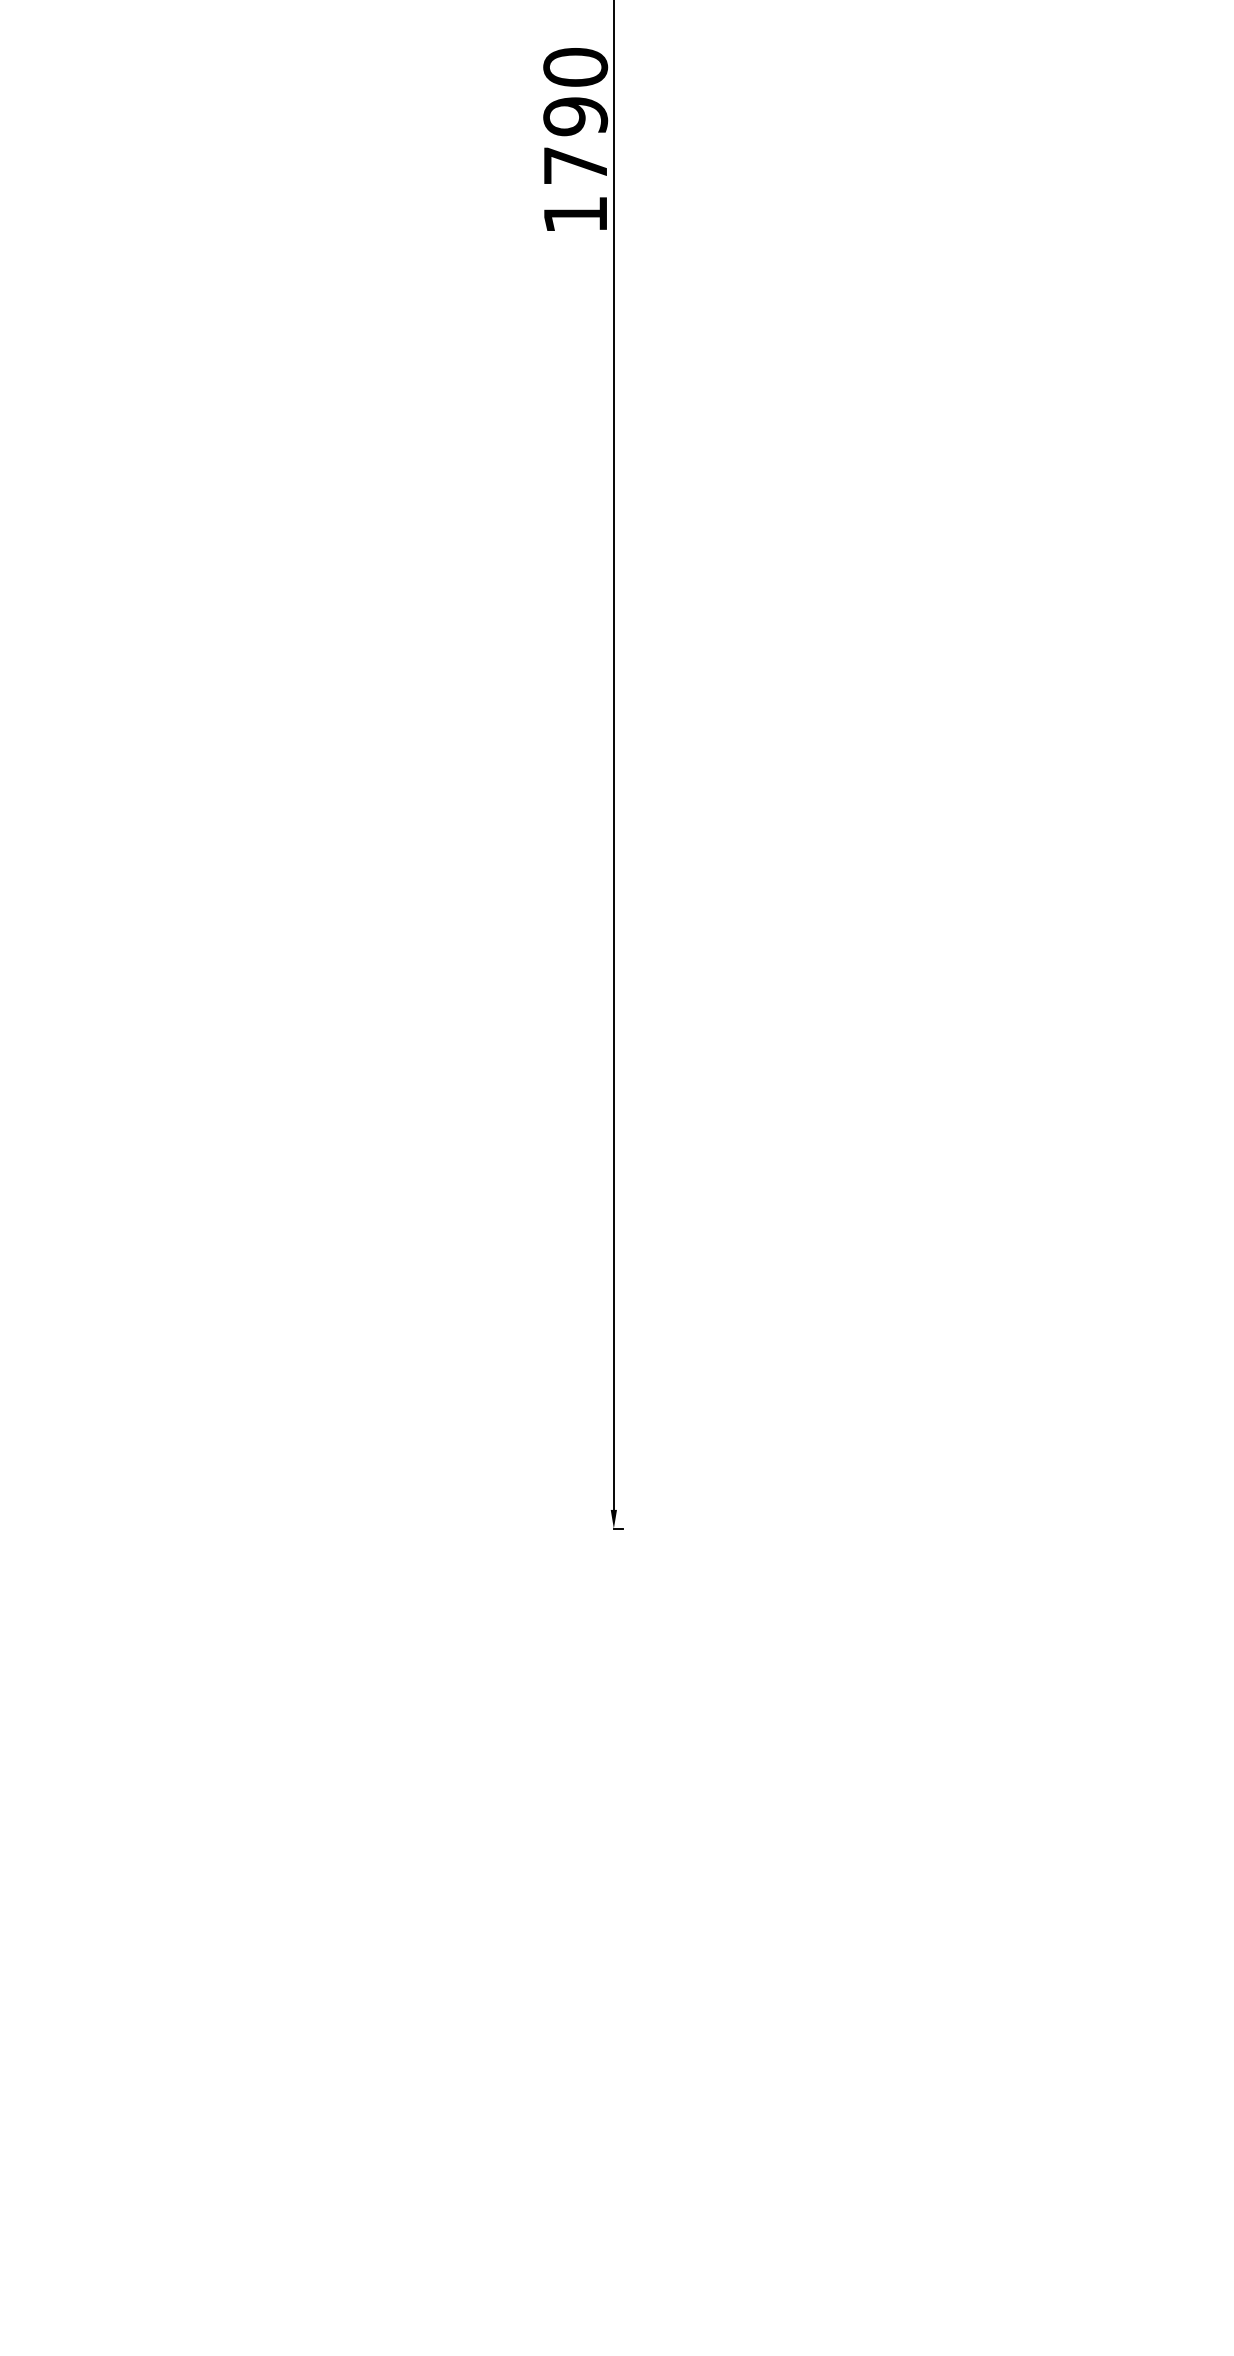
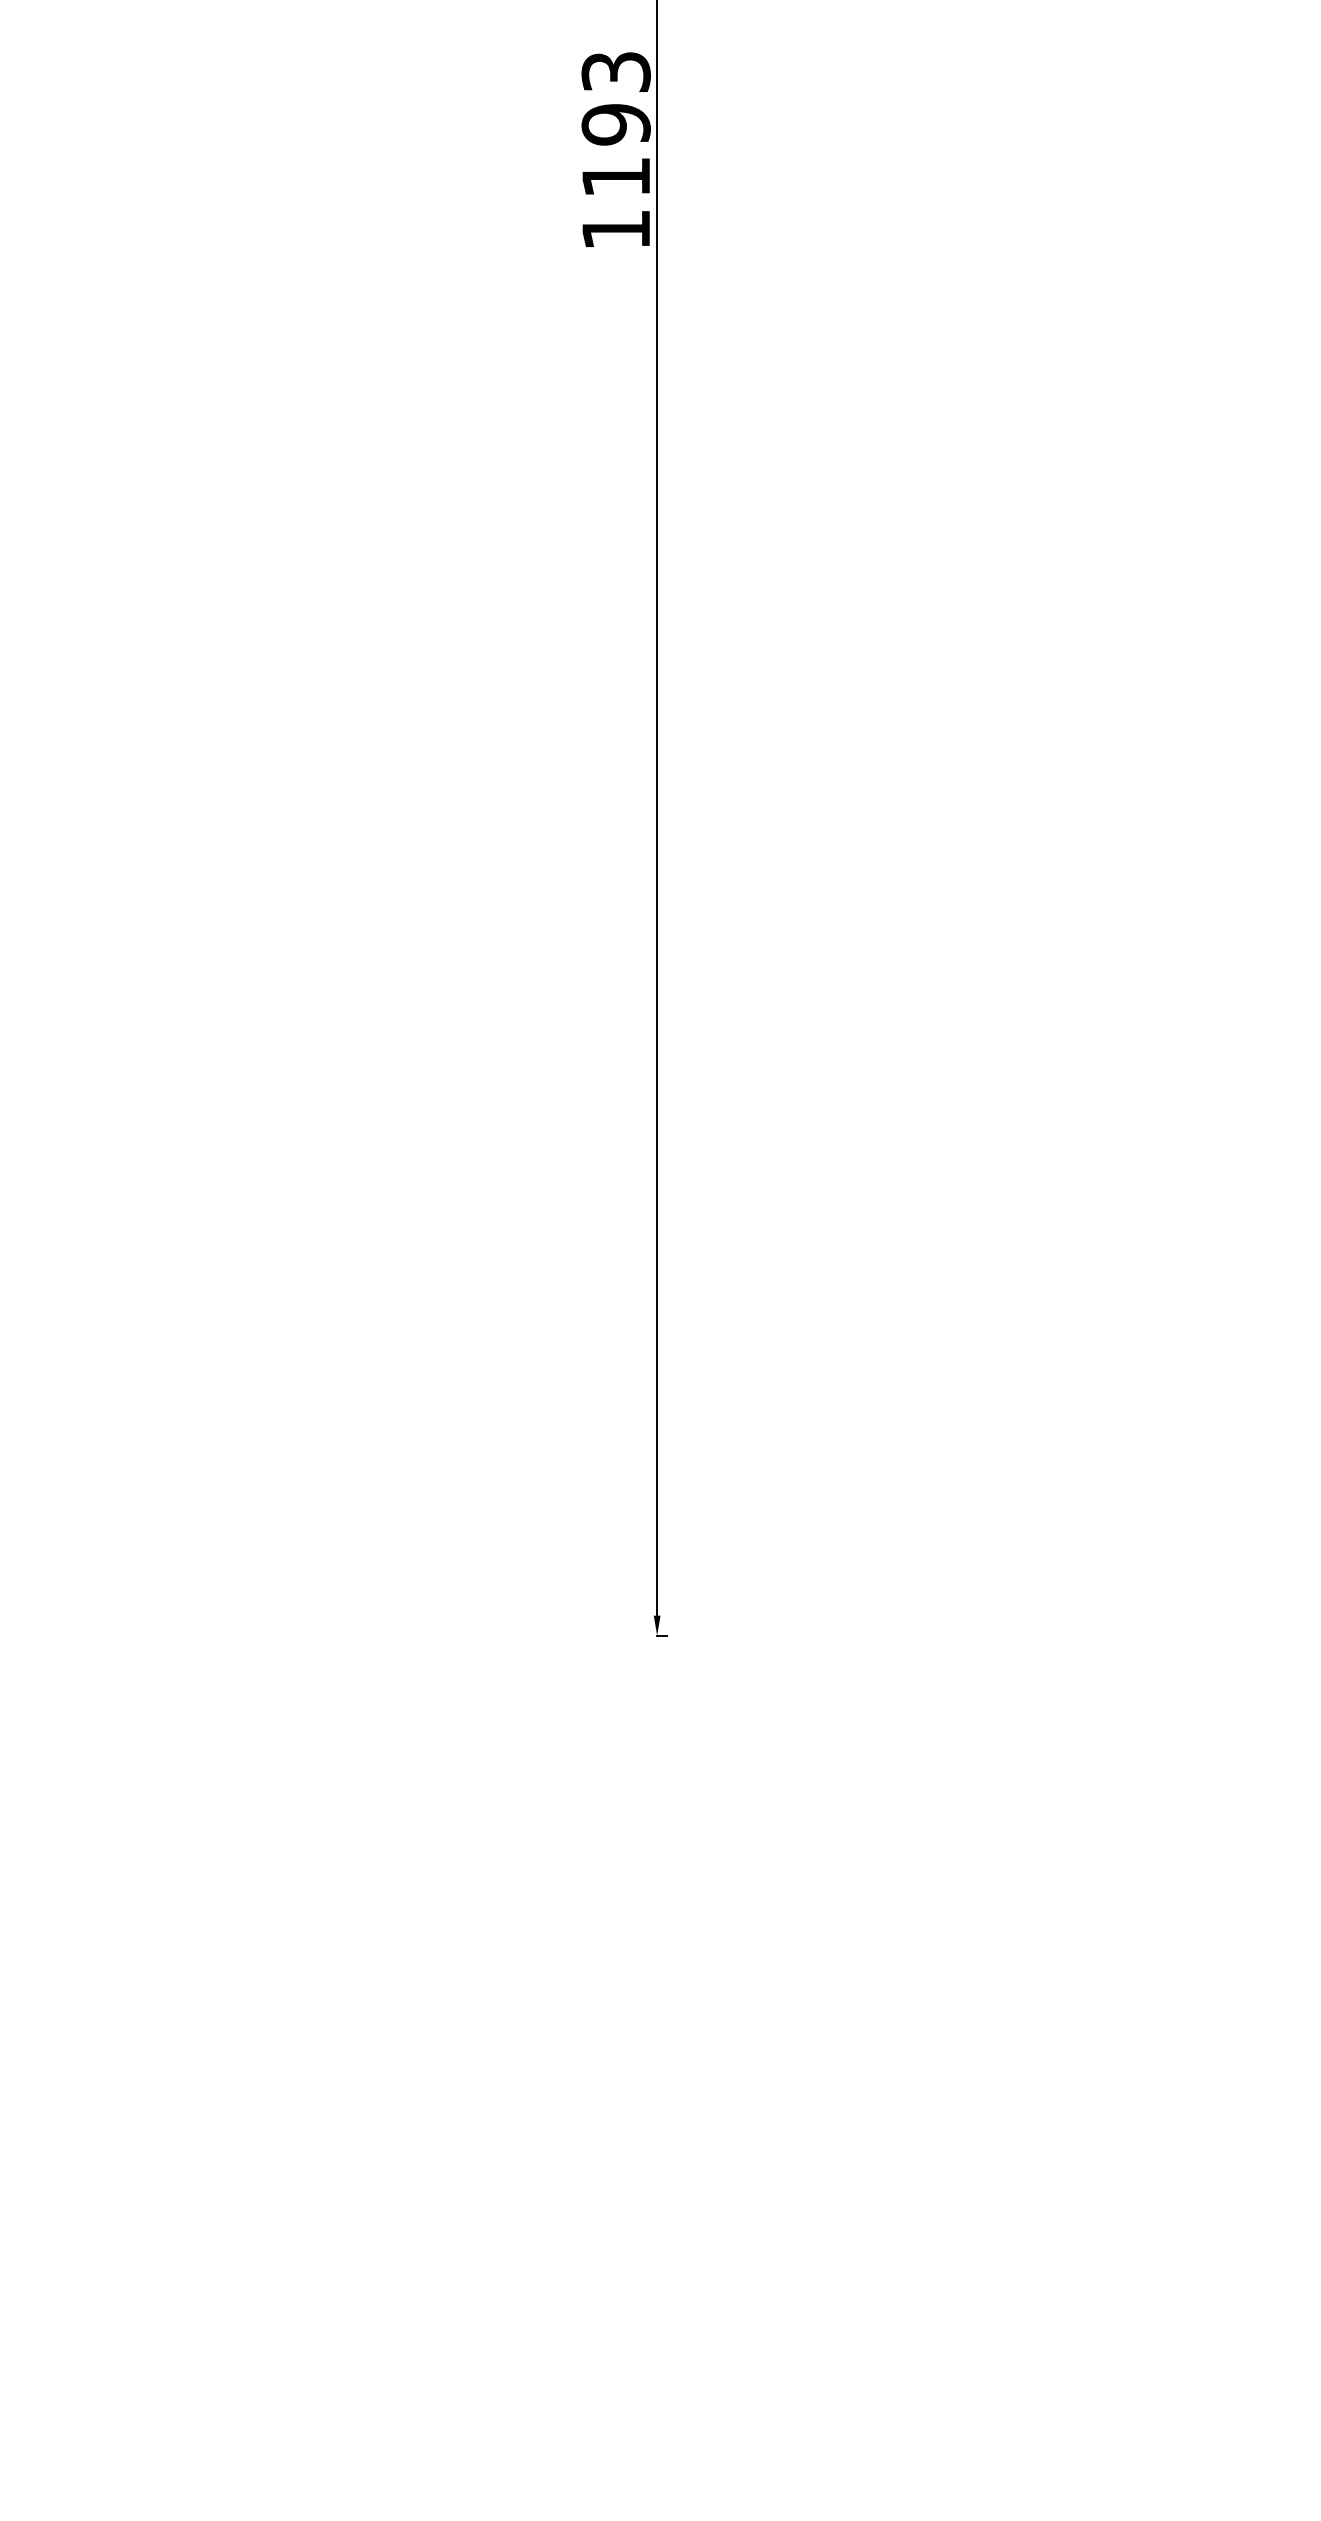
text: (574, 115) -> (615, 123), 1790 -> 1193

